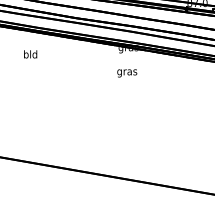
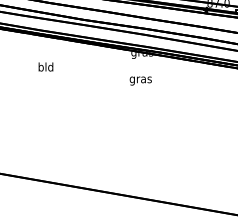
text: (30, 53) -> (45, 66), moved

